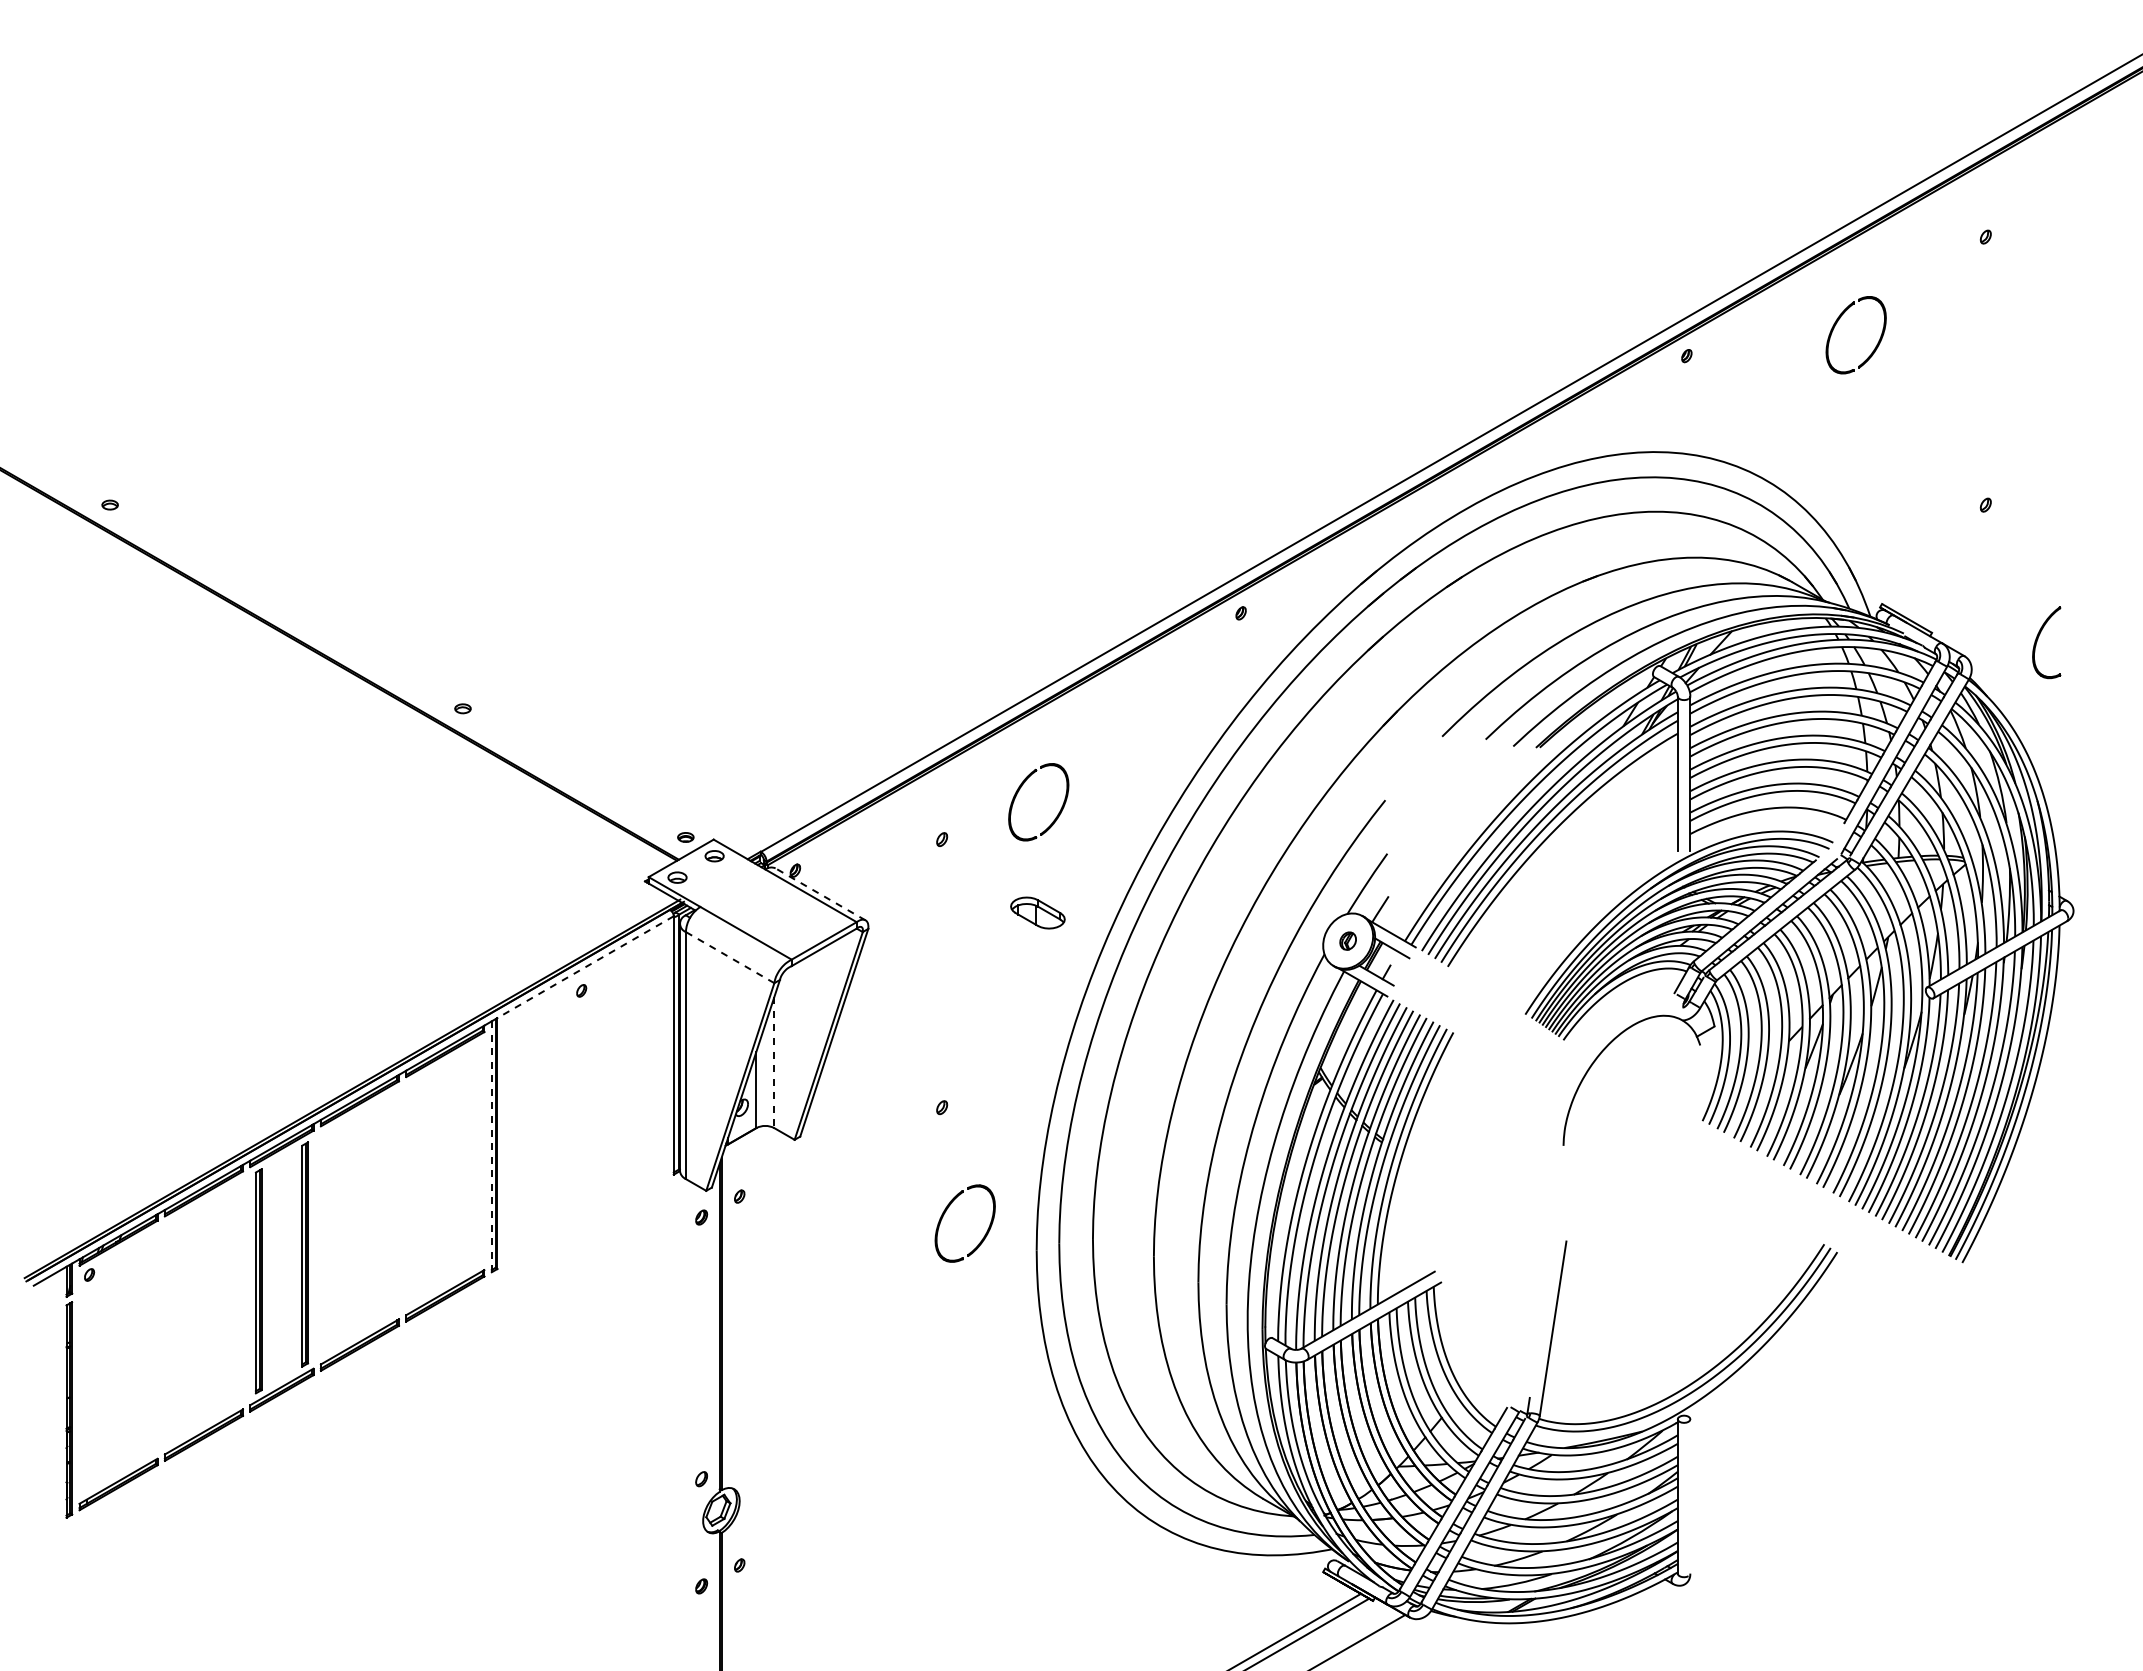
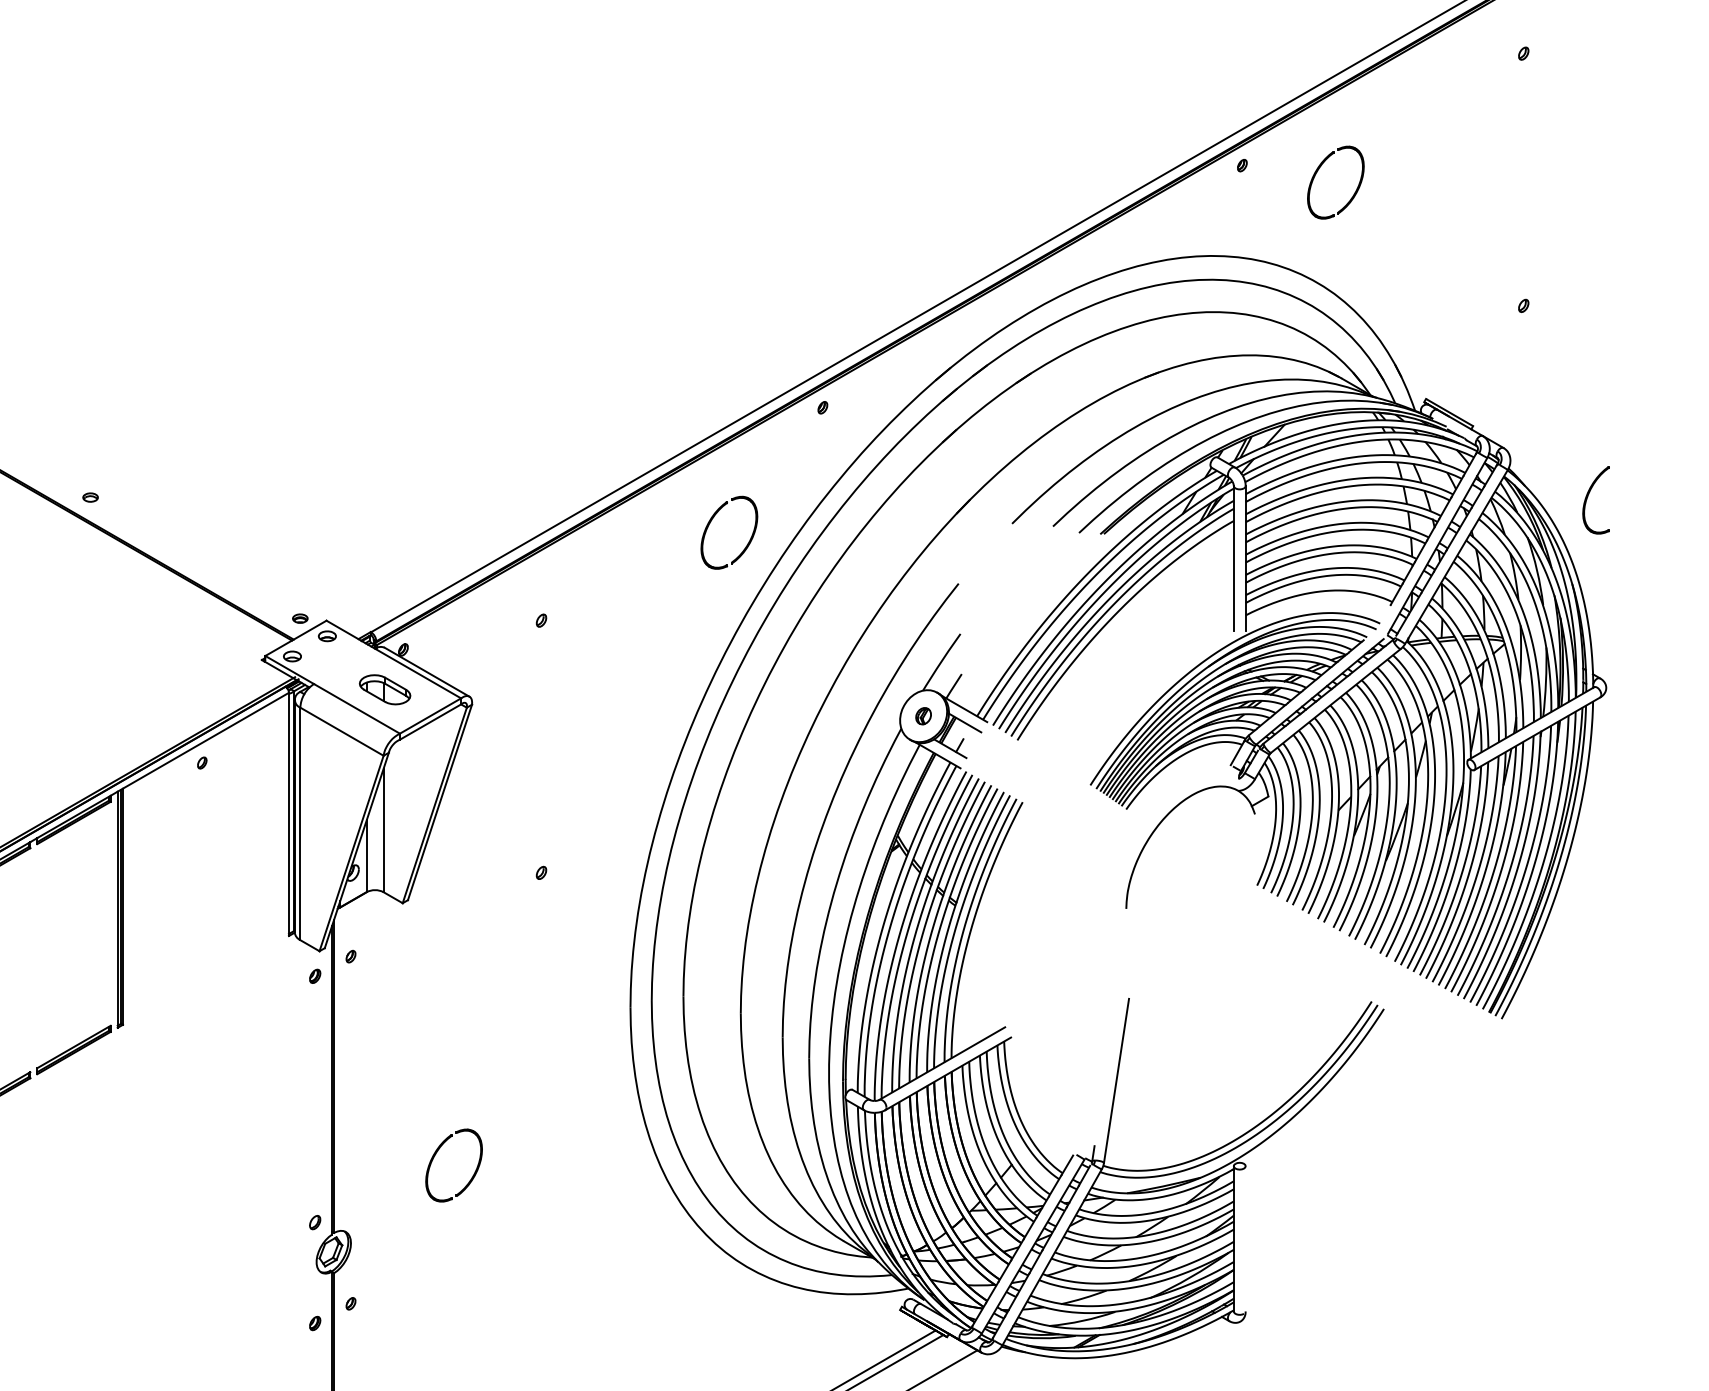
part: (1835, 326) -> (1316, 174), moved
part: (2038, 639) -> (1588, 497), moved
part: (1020, 789) -> (712, 520), moved
line: (820, 894) -> (427, 672), dashed -> solid
part: (1037, 912) -> (384, 689), moved
line: (729, 957) -> (341, 731), dashed -> solid
line: (585, 967) -> (205, 741), dashed -> solid
line: (774, 1063) -> (383, 831), dashed -> solid
line: (491, 1146) -> (117, 909), dashed -> solid
part: (945, 1213) -> (435, 1156), moved

